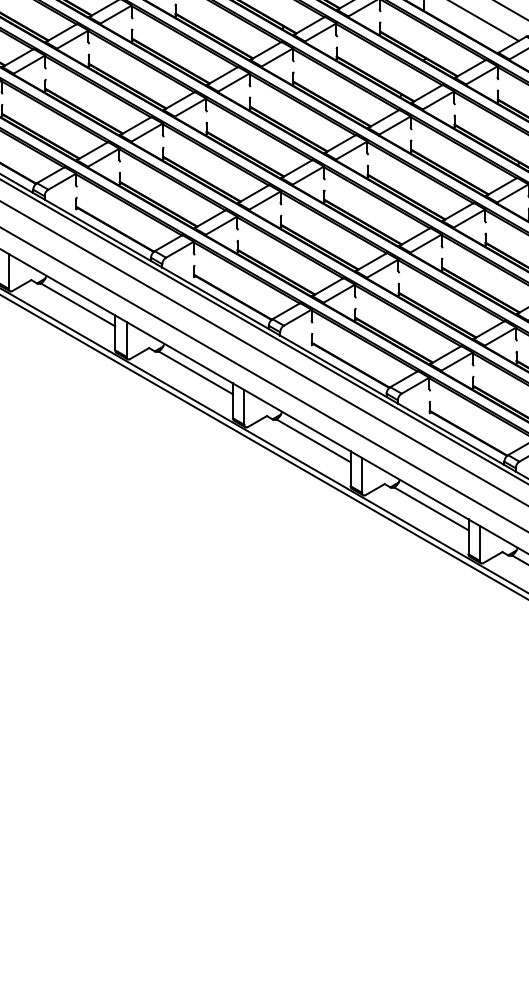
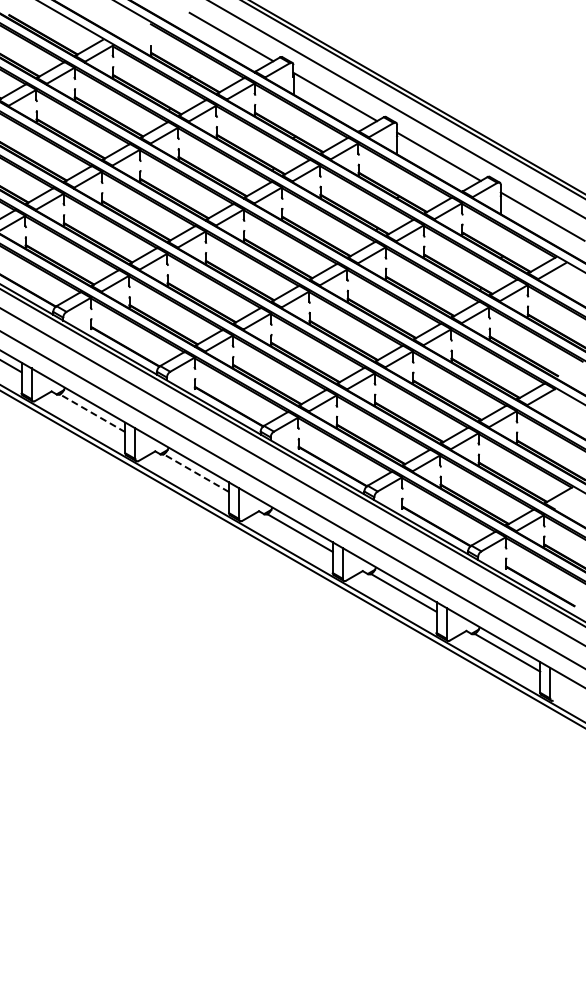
line: (77, 305) -> (92, 413), solid -> dashed
line: (195, 373) -> (196, 473), solid -> dashed

